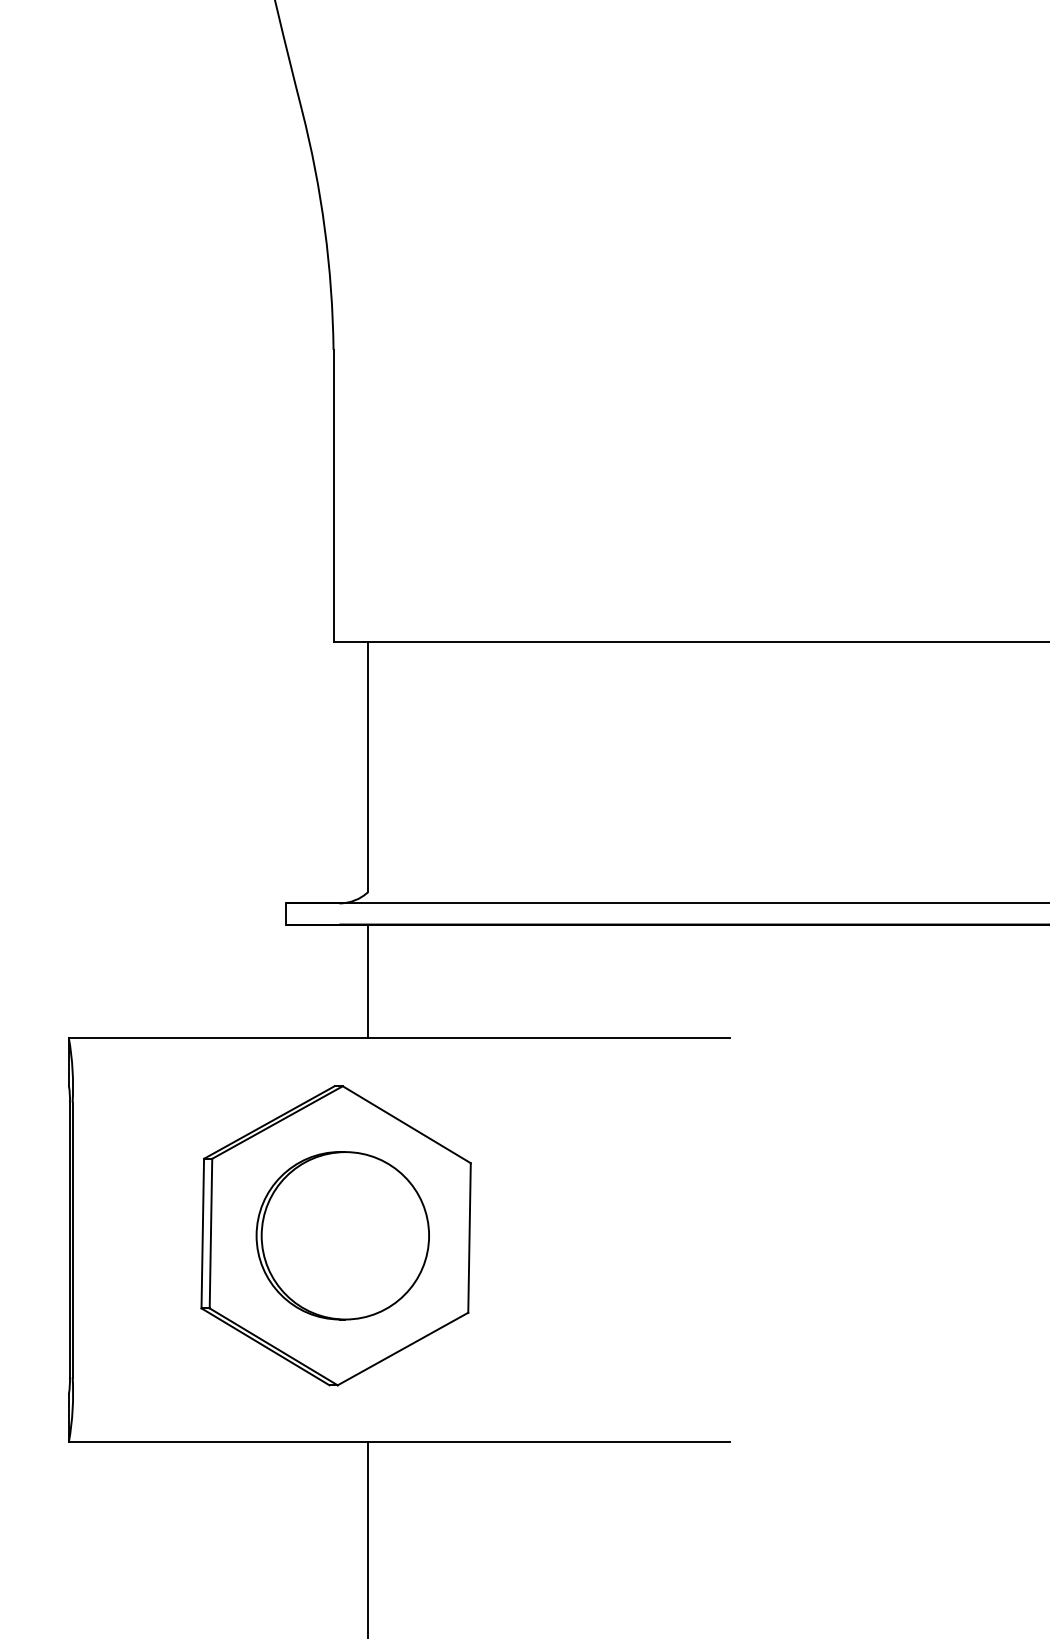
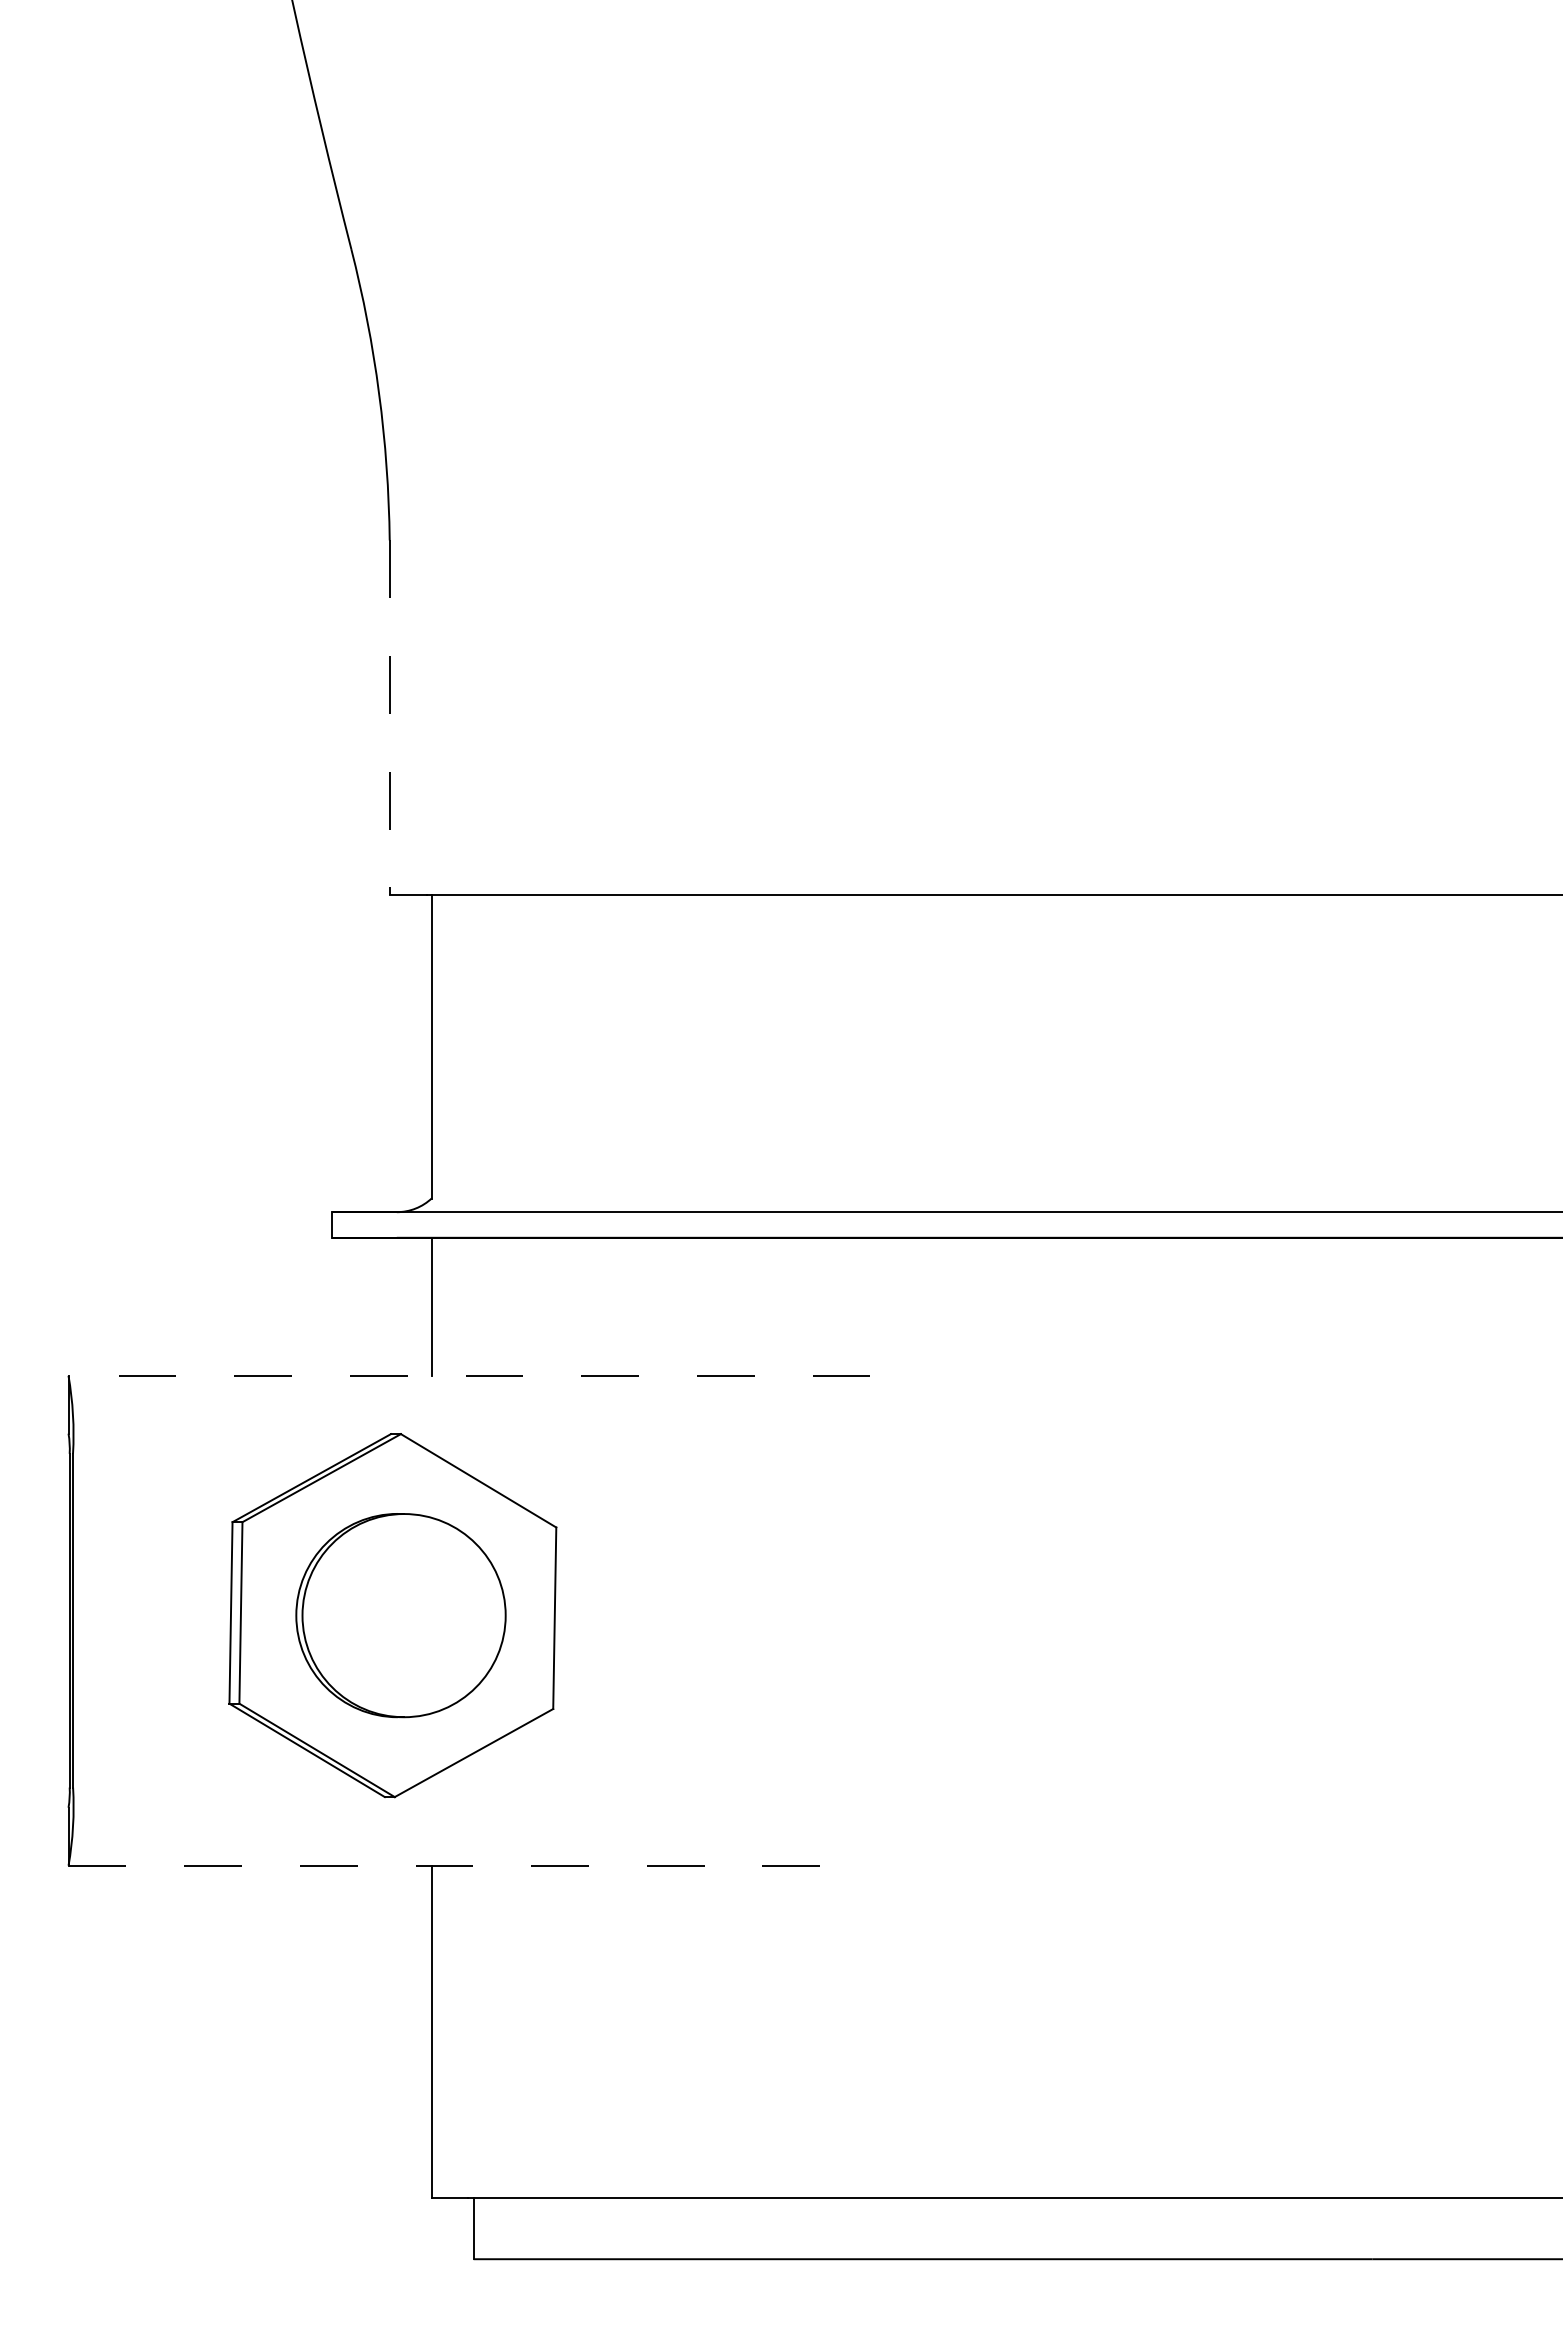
line: (333, 496) -> (389, 718), solid -> dashed
line: (399, 1037) -> (469, 1375), solid -> dashed
line: (399, 1441) -> (469, 1865), solid -> dashed

